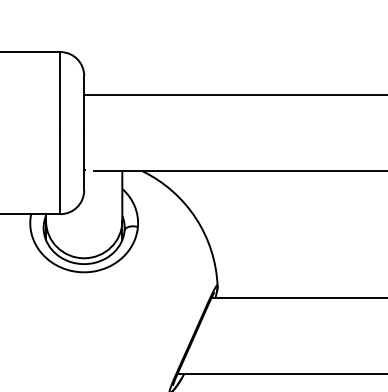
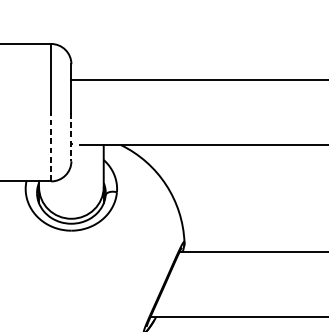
line: (84, 161) -> (71, 136), solid -> dashed
line: (60, 173) -> (51, 146), solid -> dashed

